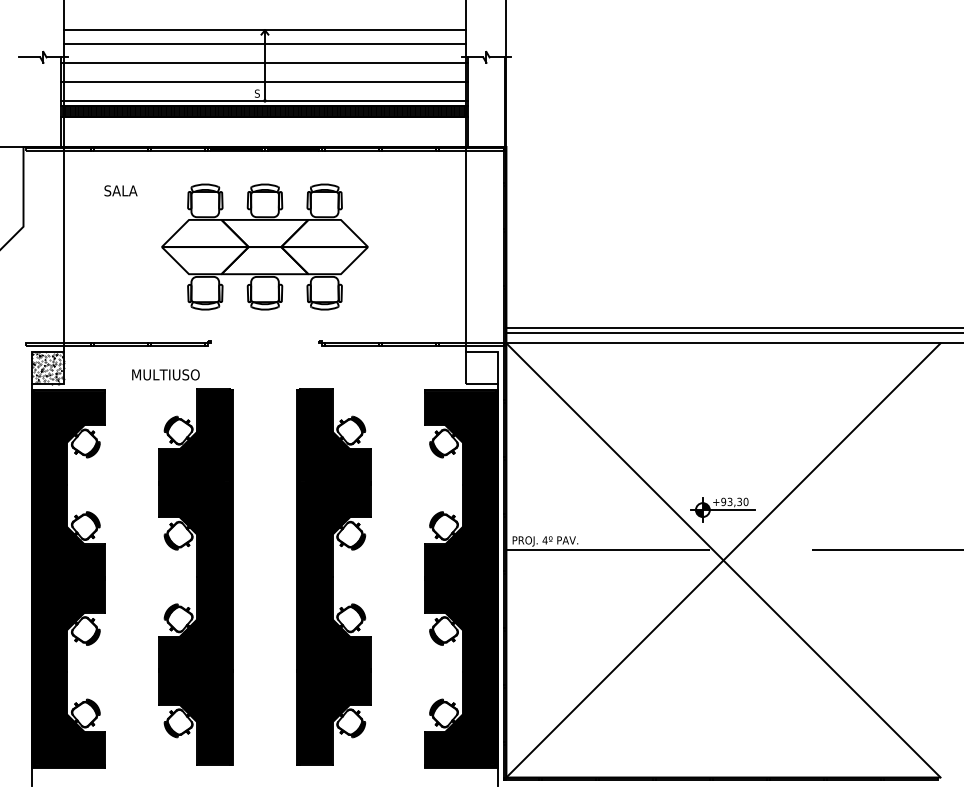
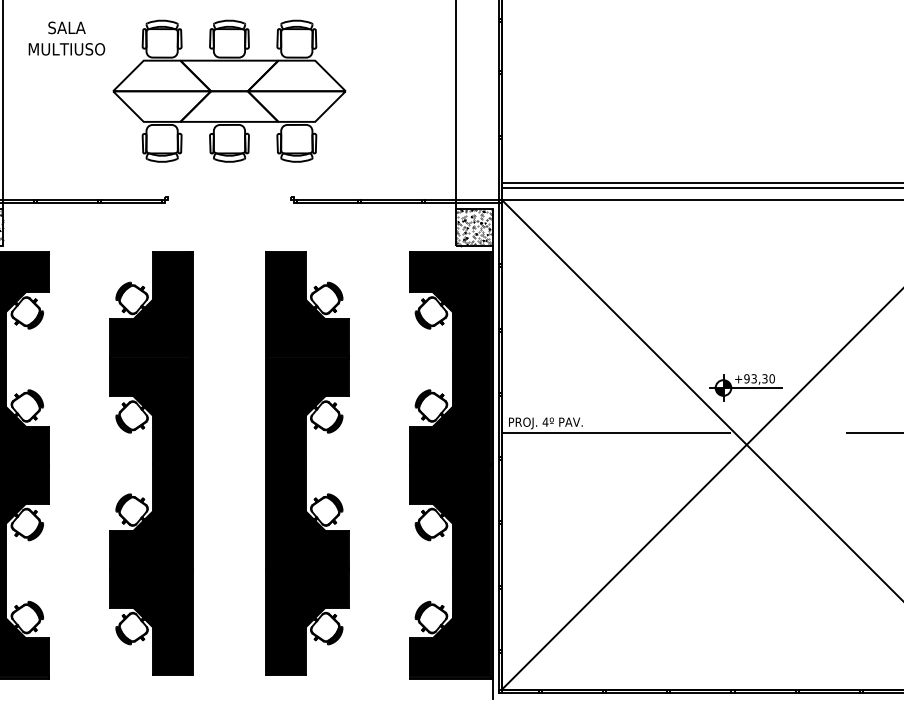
hatch: (481, 367) -> (473, 227), added
text: (165, 374) -> (66, 48), moved

